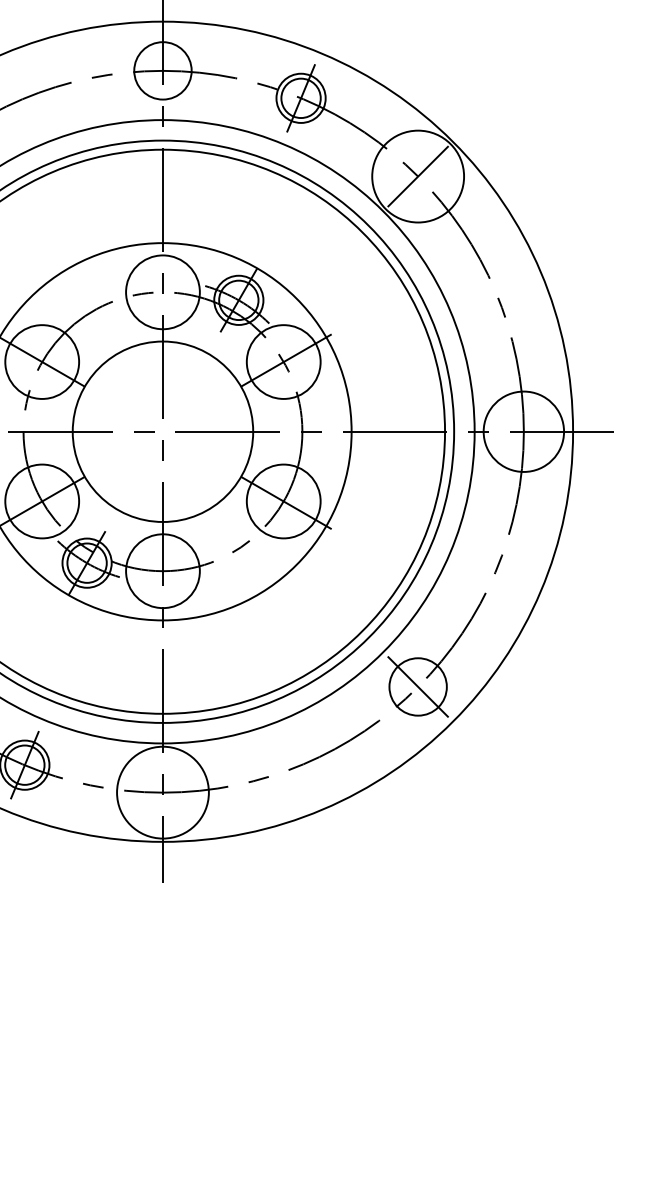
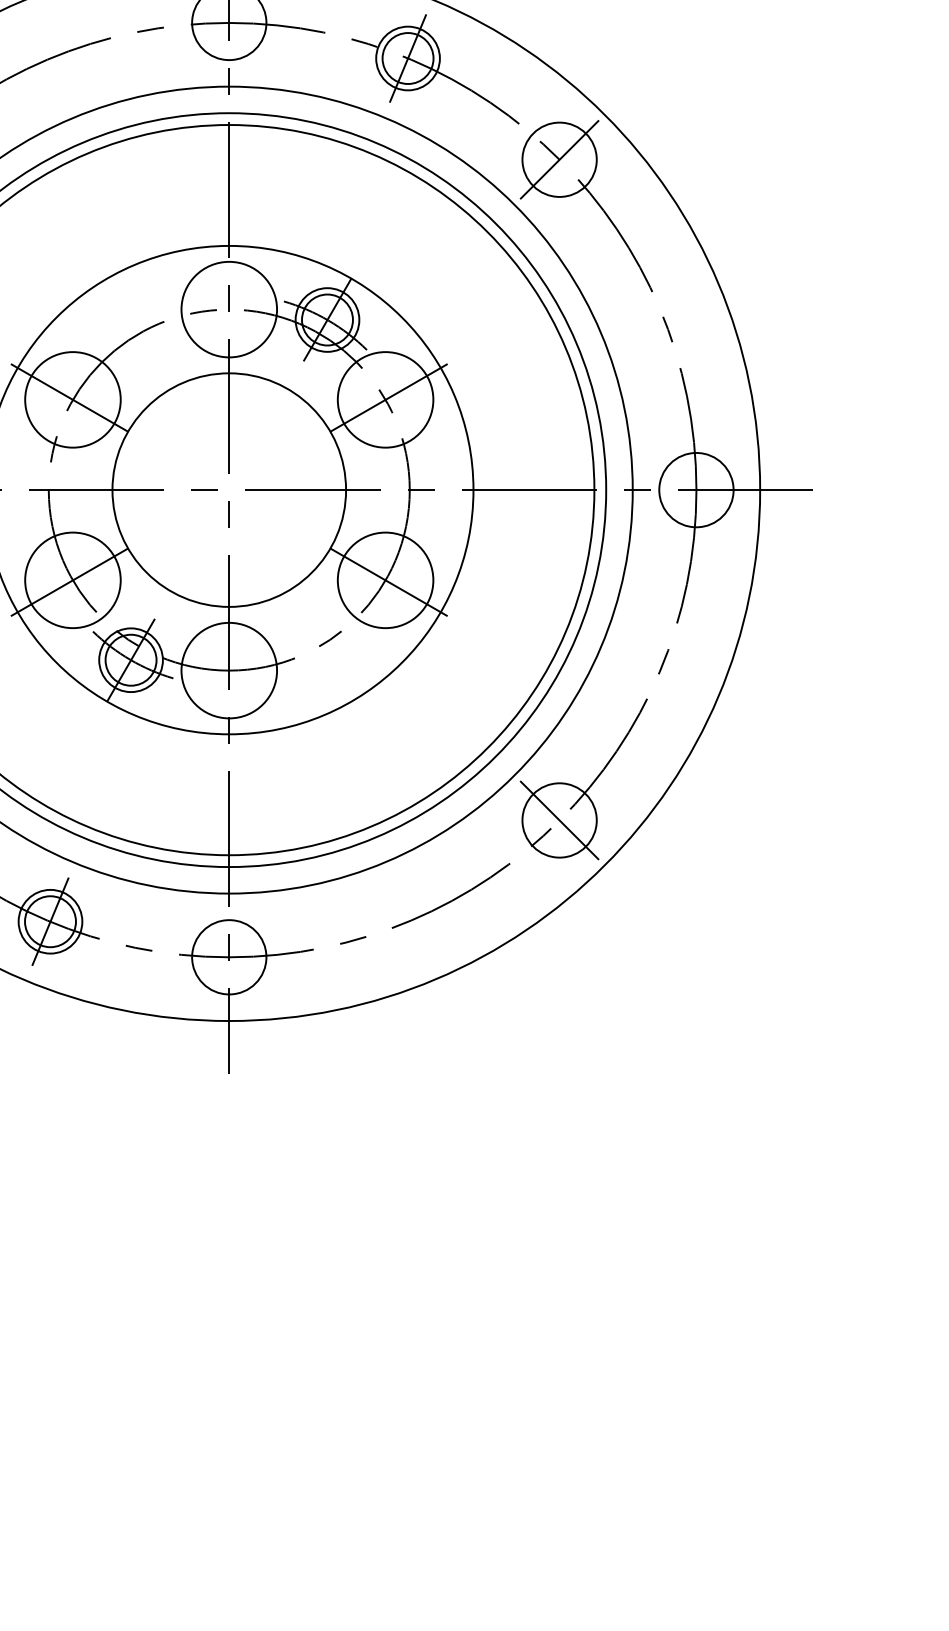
circle: (418, 176) -> (559, 159), size x0.62
circle: (523, 431) -> (696, 489), size x0.71
circle: (163, 792) -> (229, 957), size x0.62

